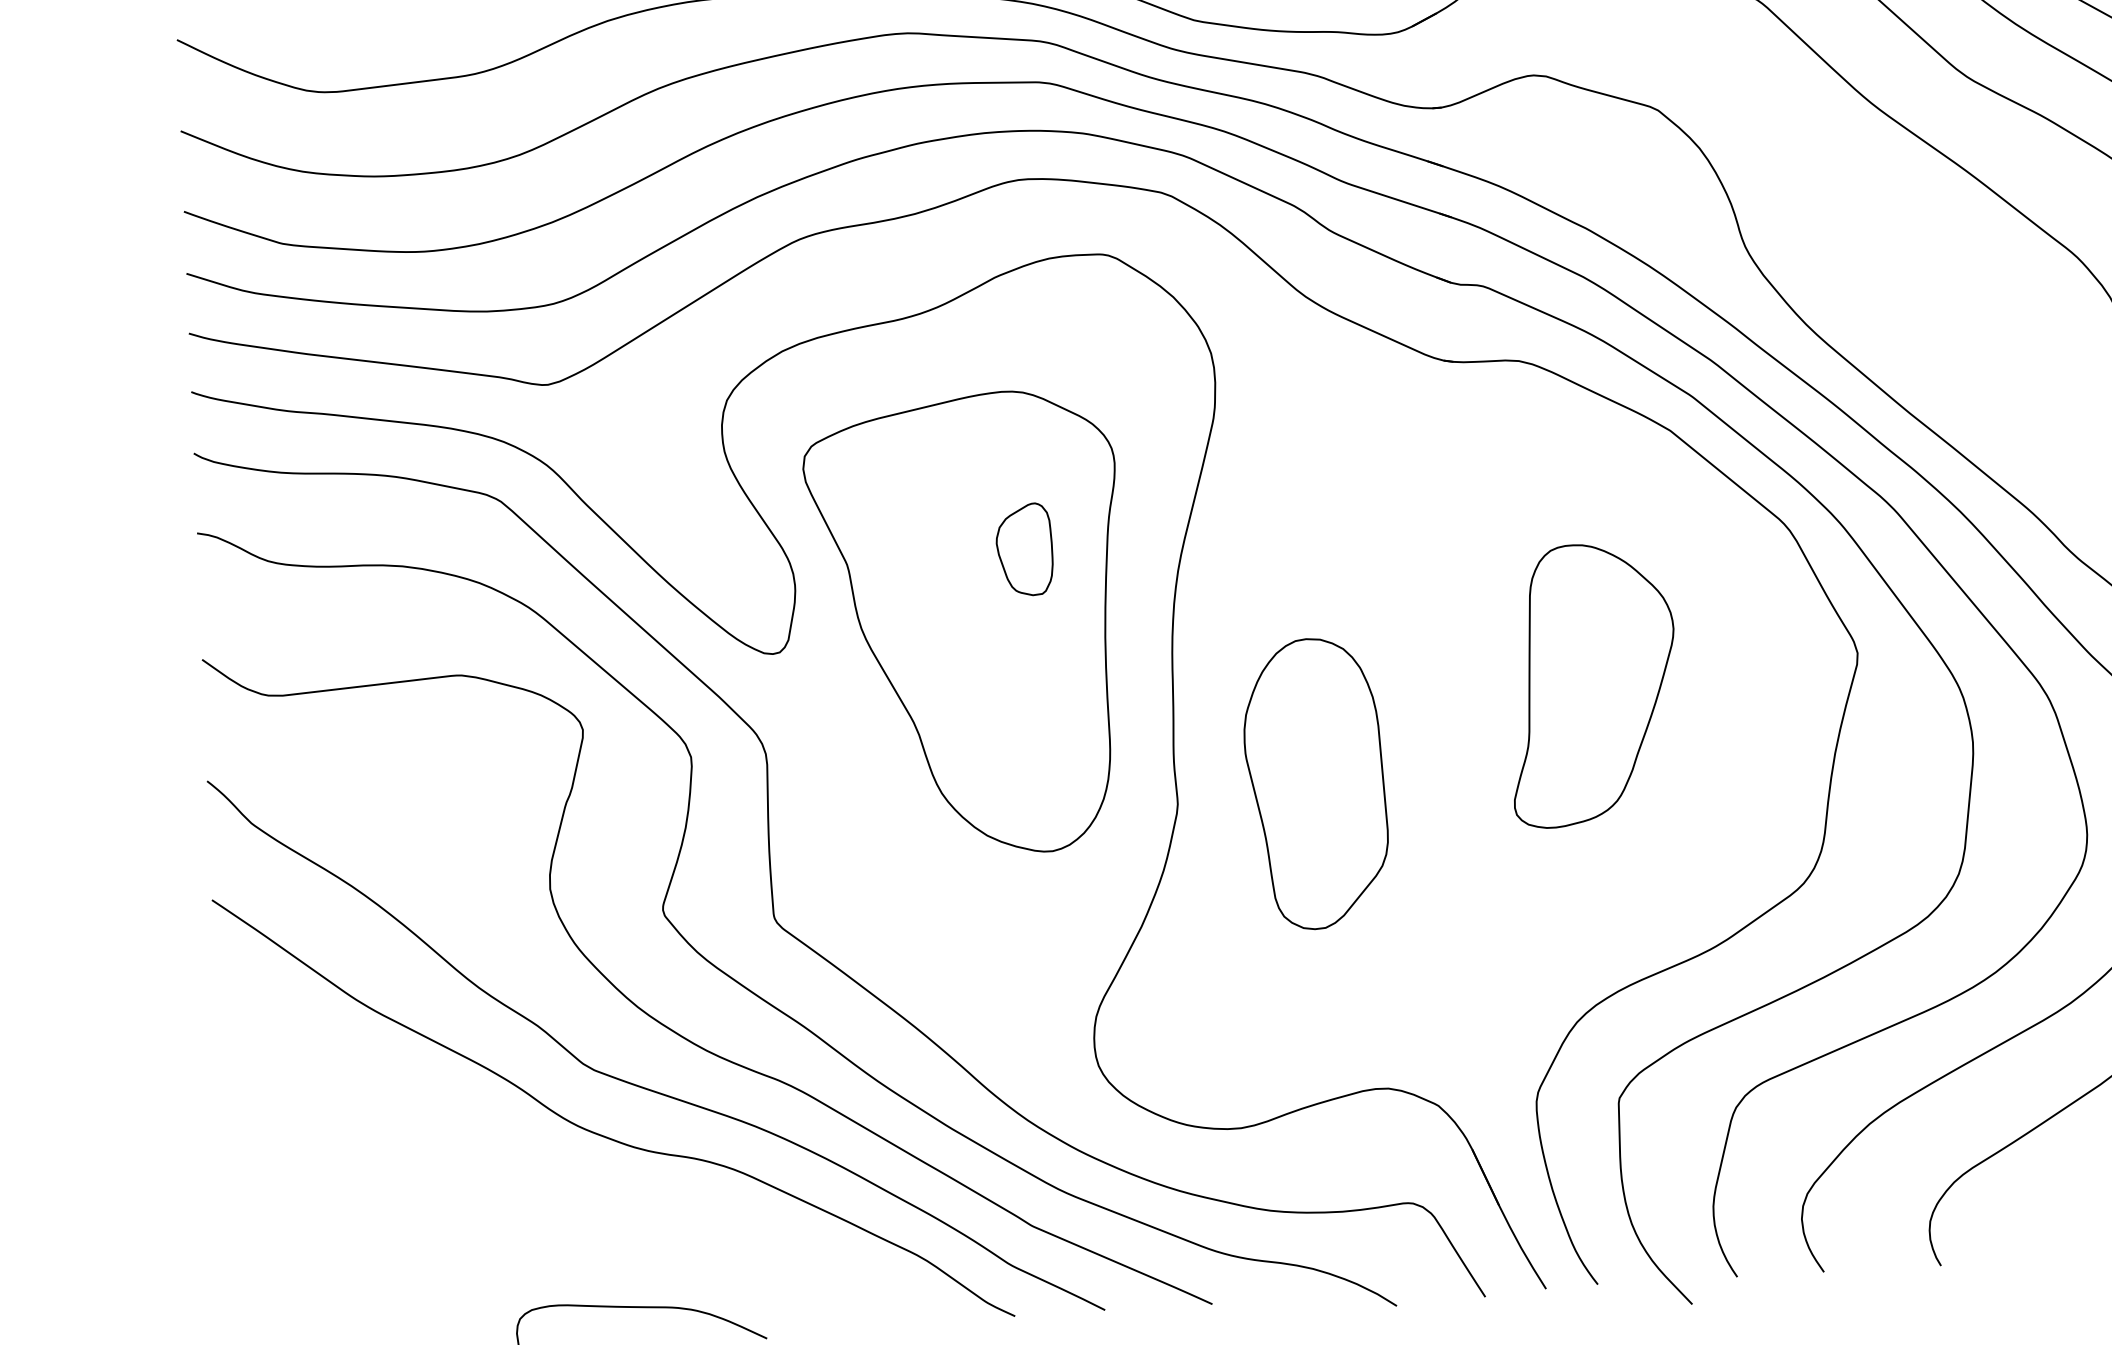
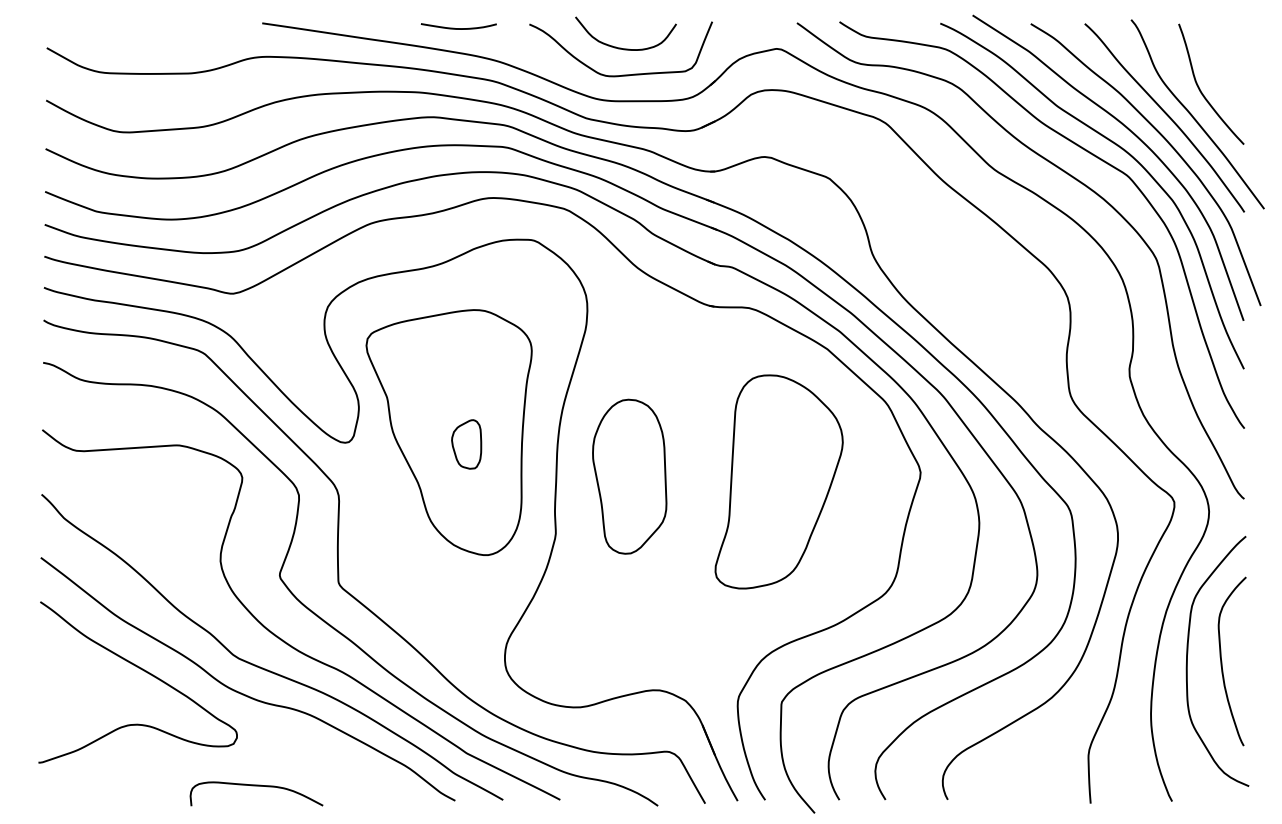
part: (1024, 549) -> (466, 444), moved
part: (1591, 684) -> (778, 481), size x1.43
part: (1315, 783) -> (629, 476), moved
curve: (416, 1103) -> (143, 671), added

